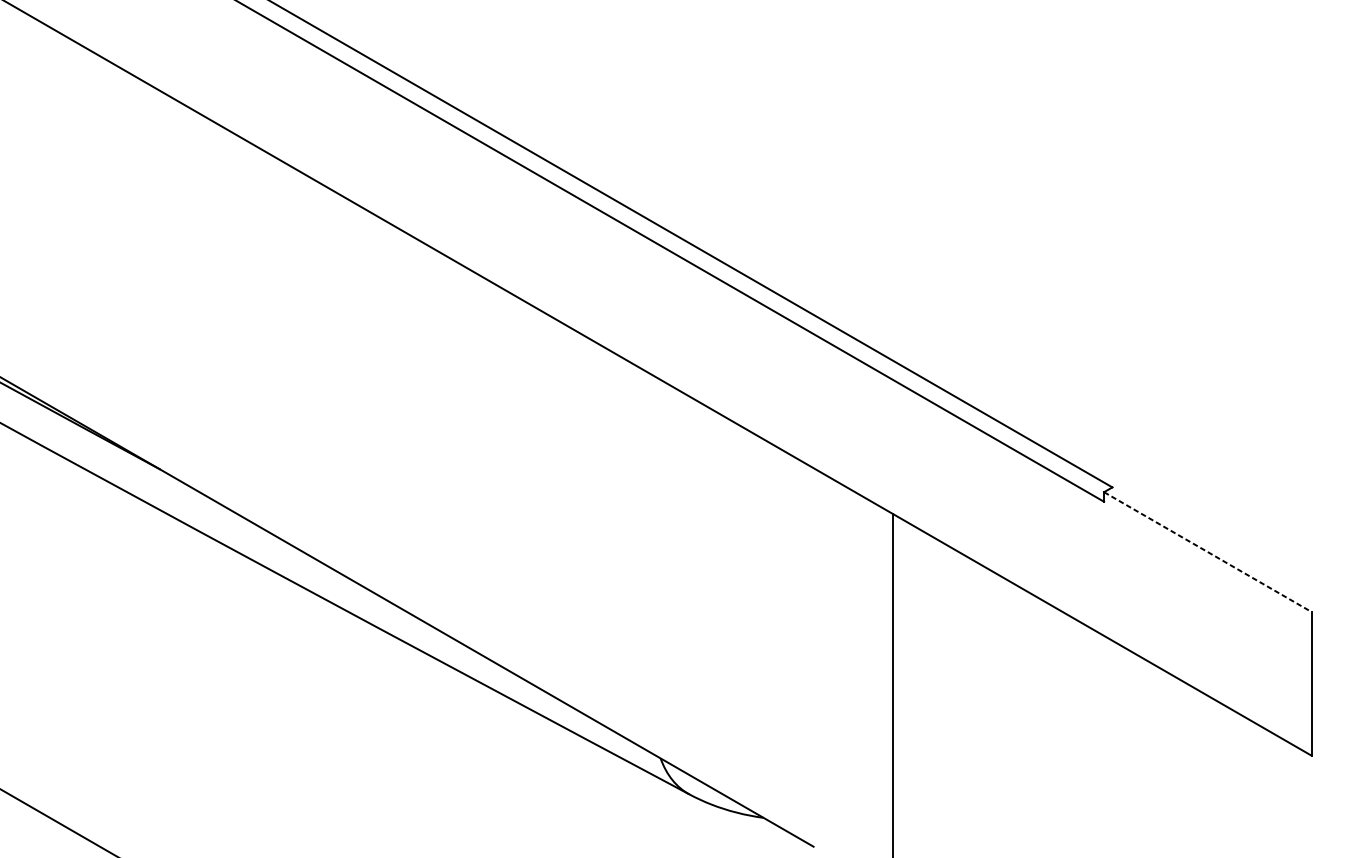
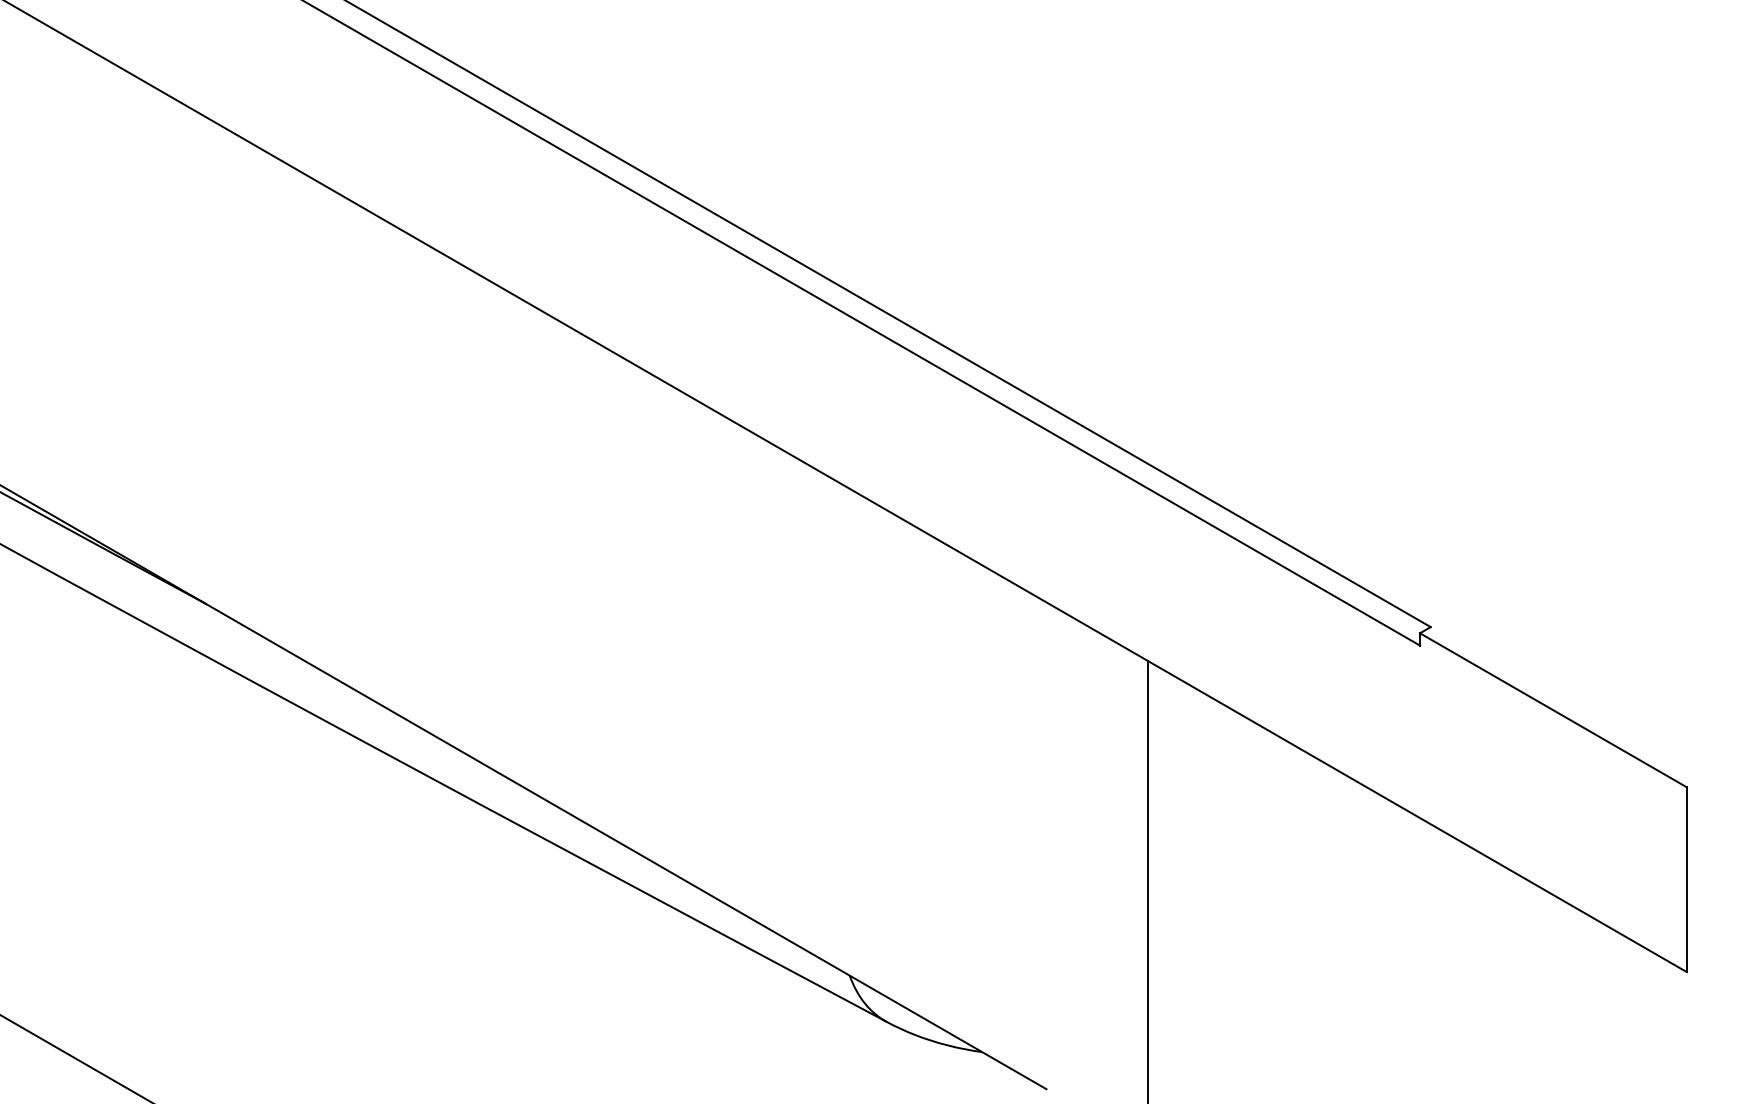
line: (1207, 552) -> (1553, 710), dashed -> solid

